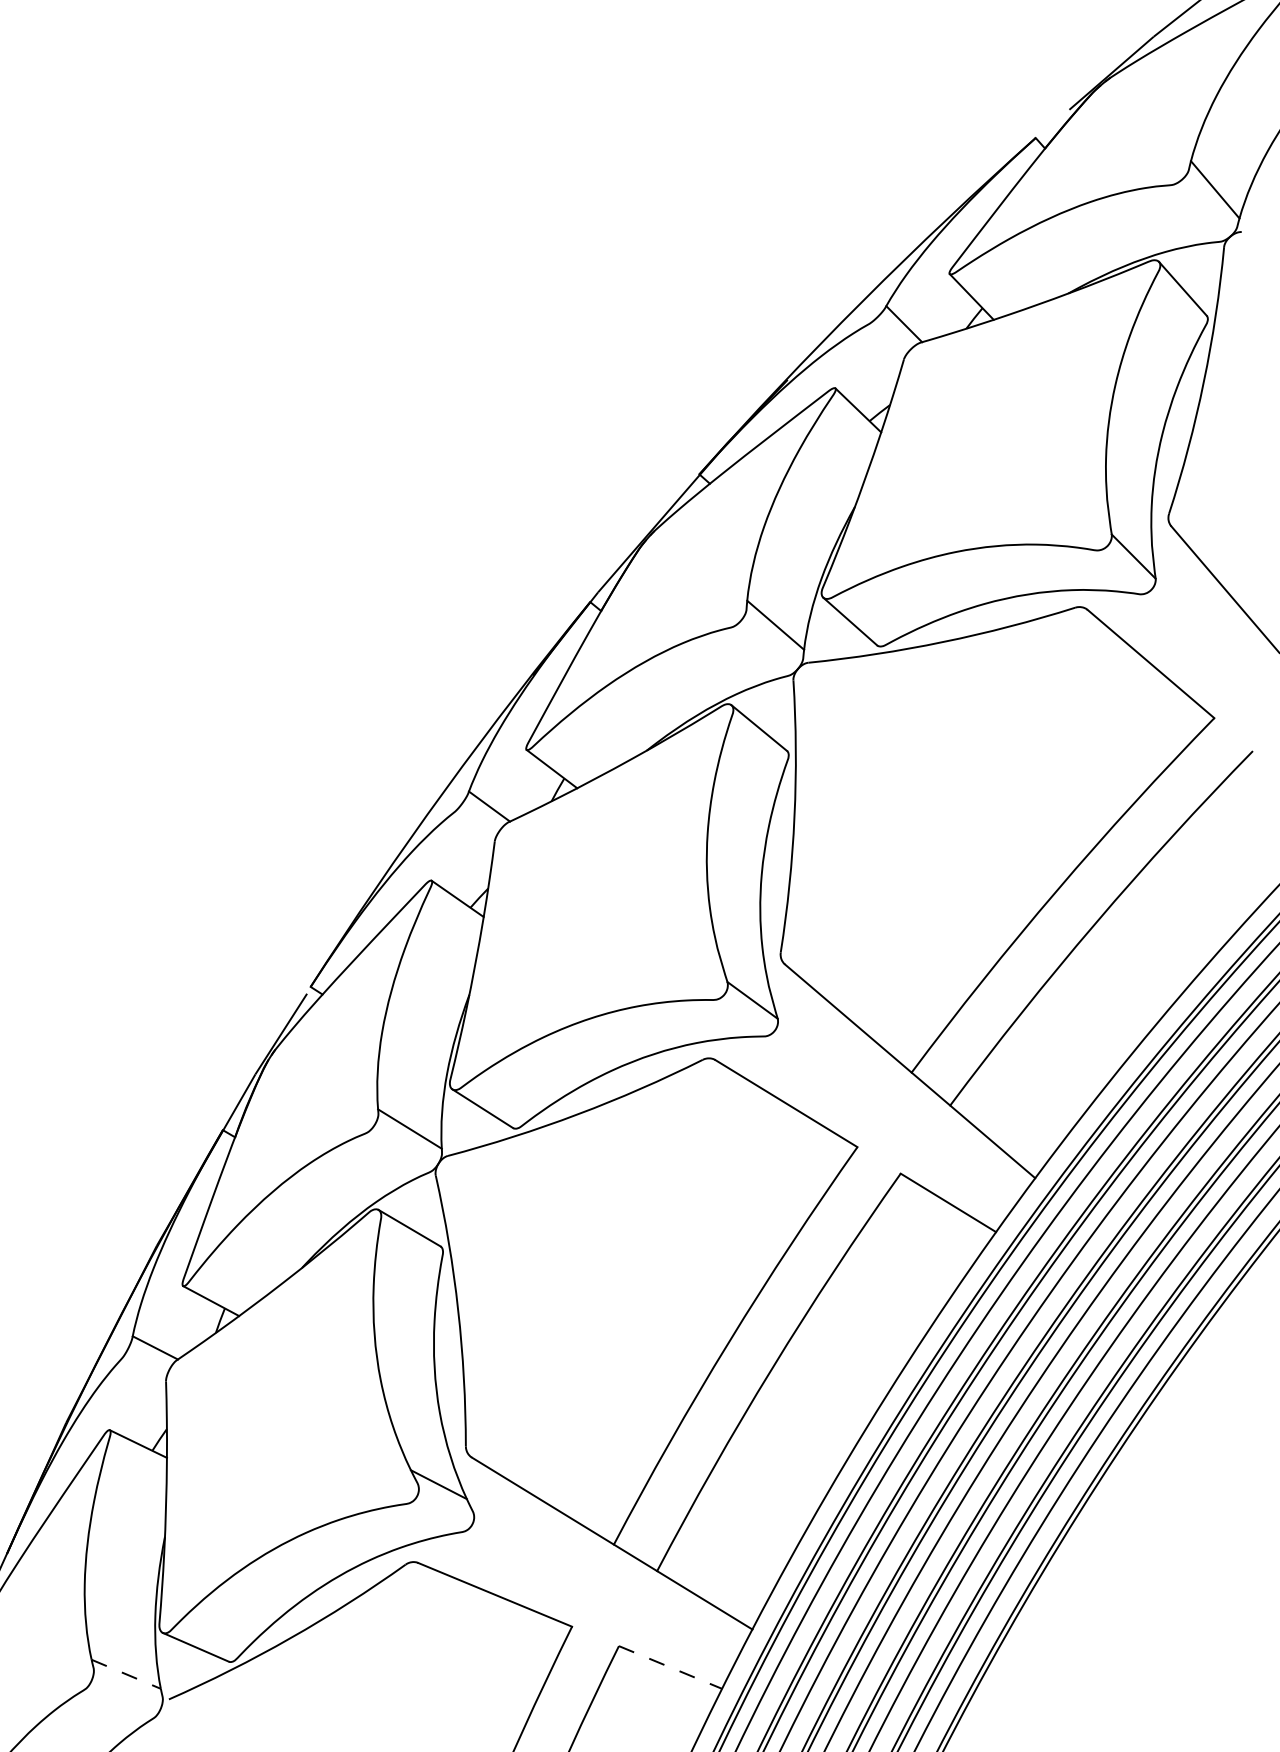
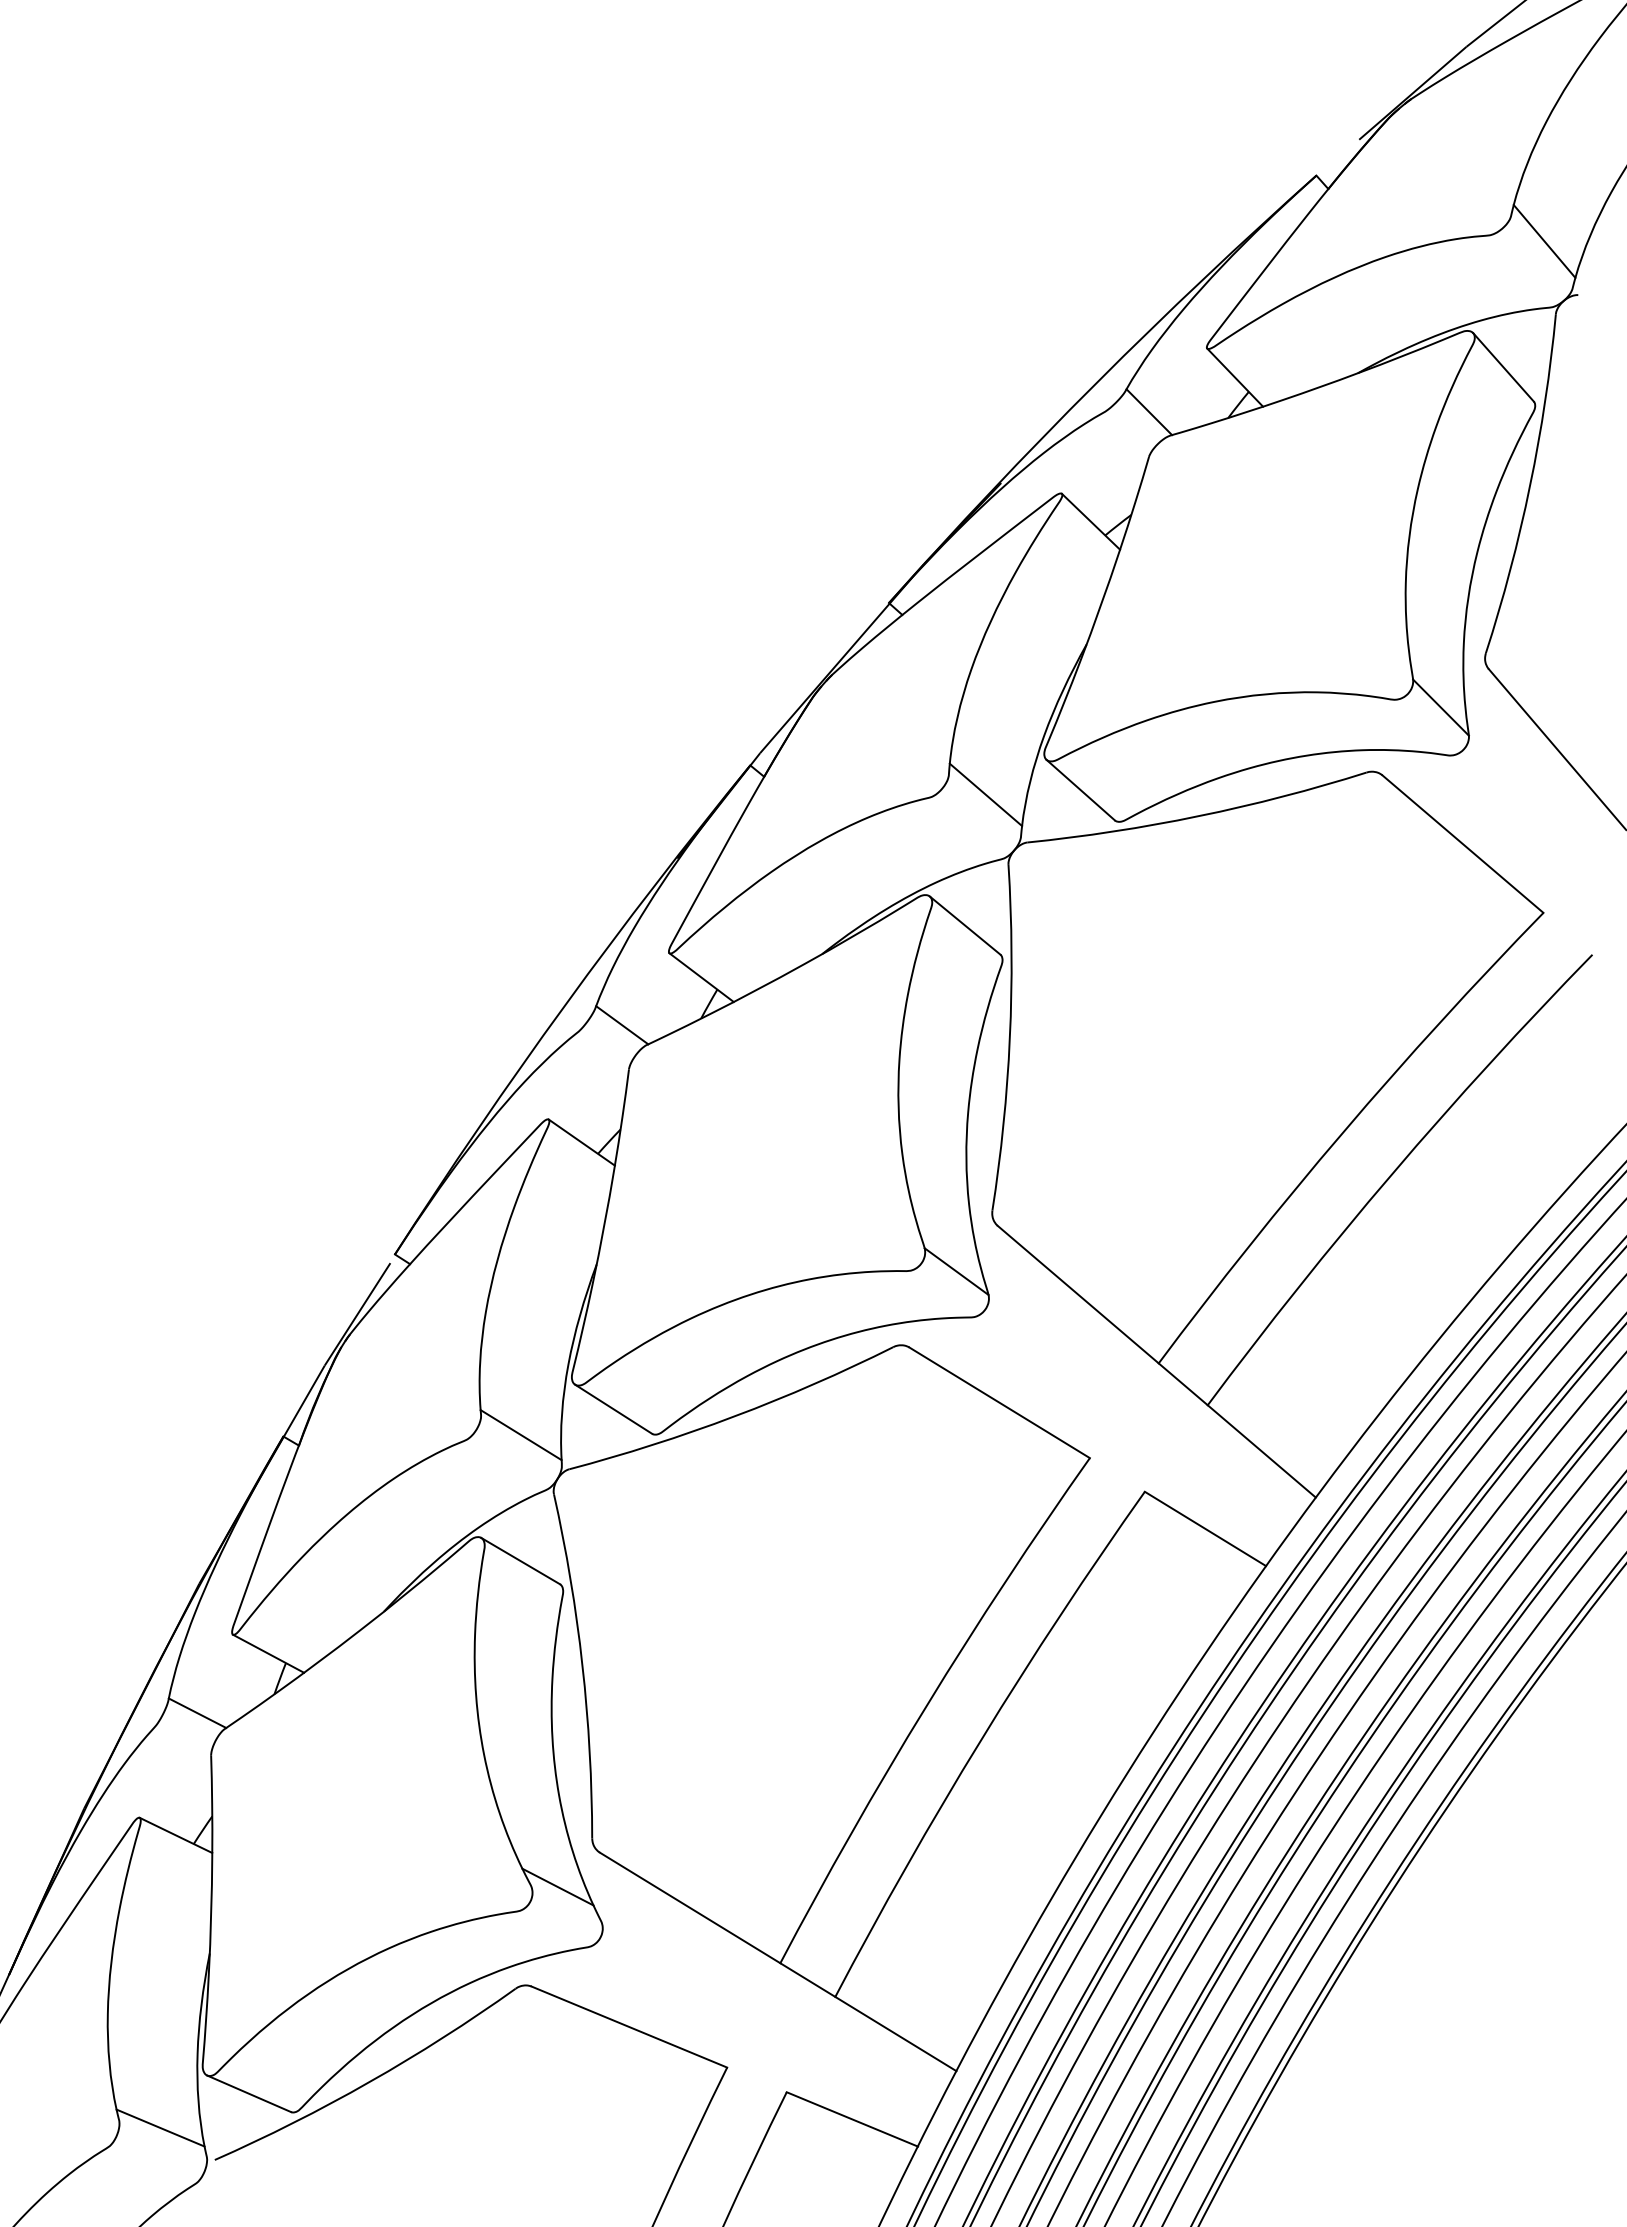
line: (670, 1667) -> (852, 2119), dashed -> solid
line: (126, 1674) -> (160, 2128), dashed -> solid

